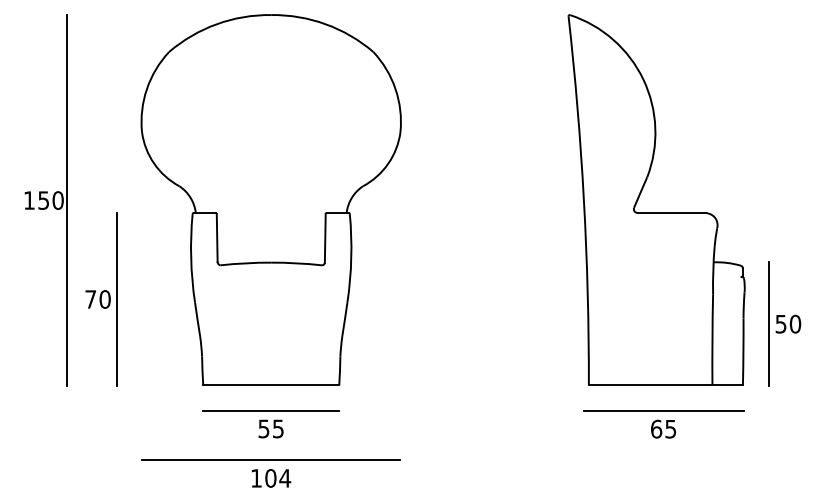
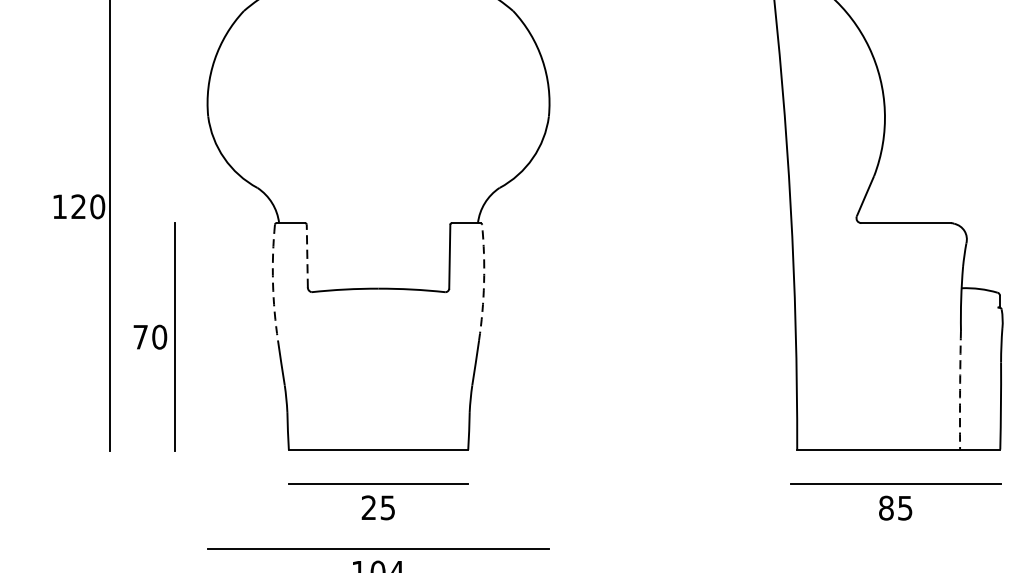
text: (43, 200) -> (78, 206), 150 -> 120
line: (217, 238) -> (307, 256), solid -> dashed
arc: (191, 258) -> (273, 283), solid -> dashed
arc: (351, 258) -> (484, 283), solid -> dashed
arc: (712, 339) -> (960, 389), solid -> dashed
text: (263, 428) -> (368, 507), 55 -> 25
text: (656, 428) -> (886, 507), 65 -> 85

